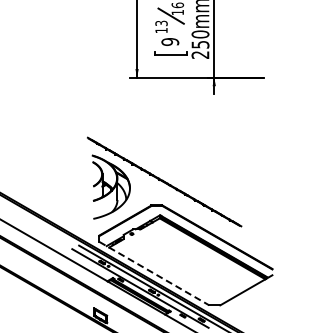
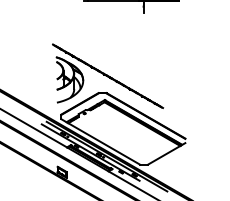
line: (154, 273) -> (100, 141), dashed -> solid

